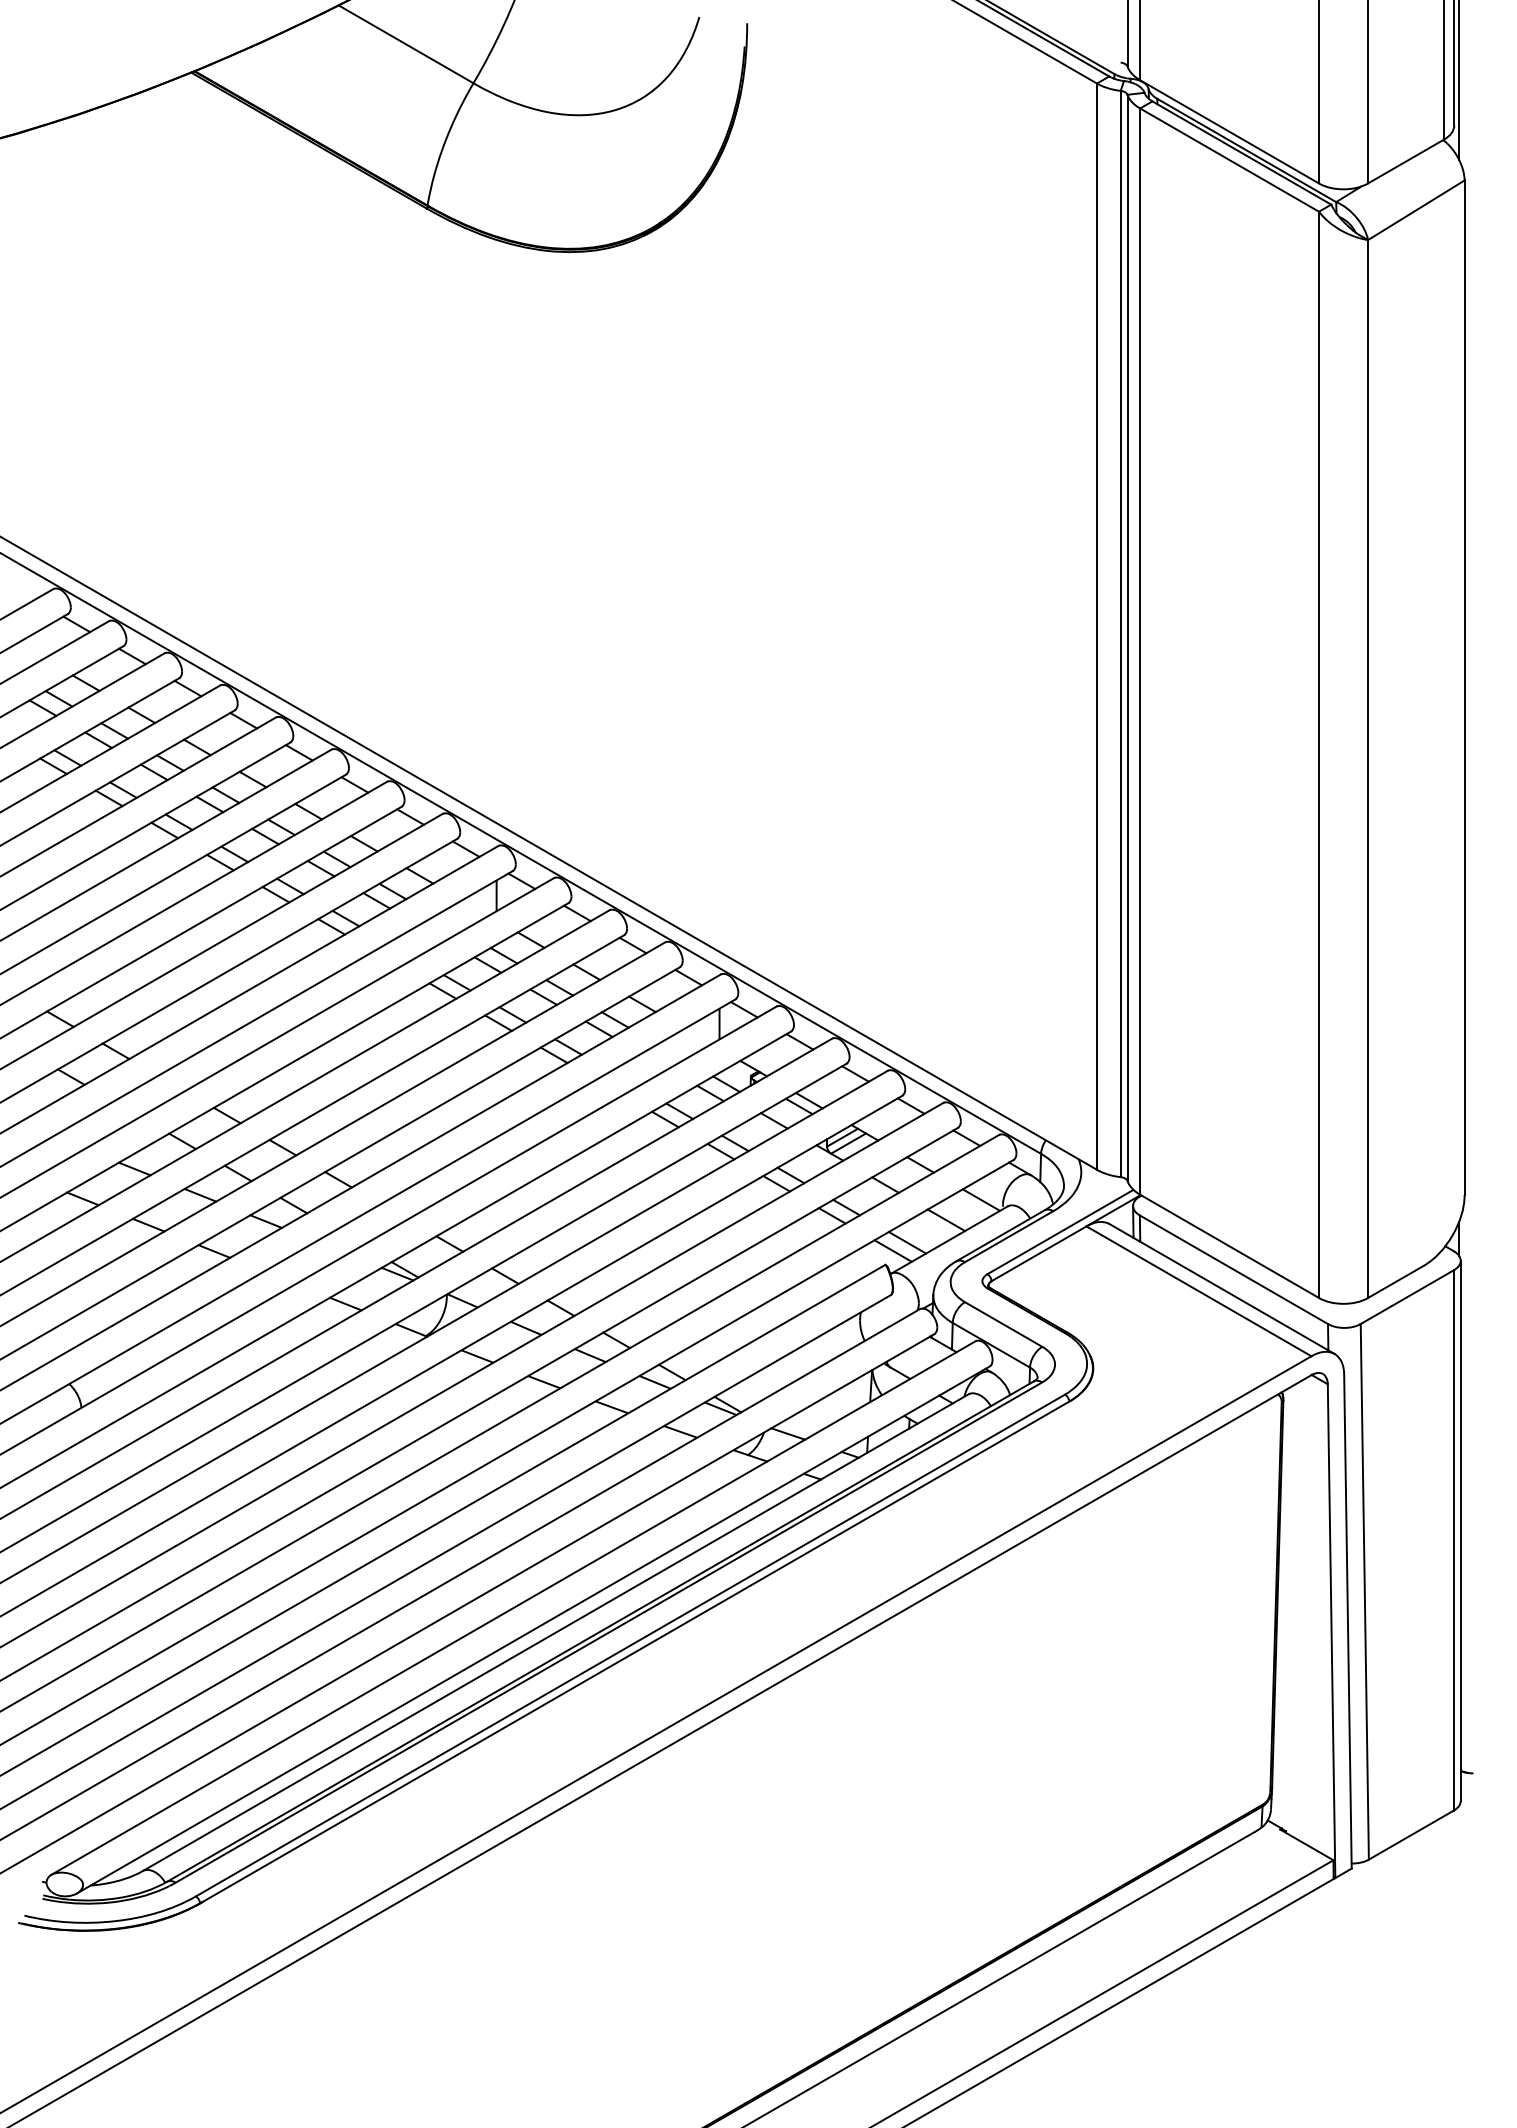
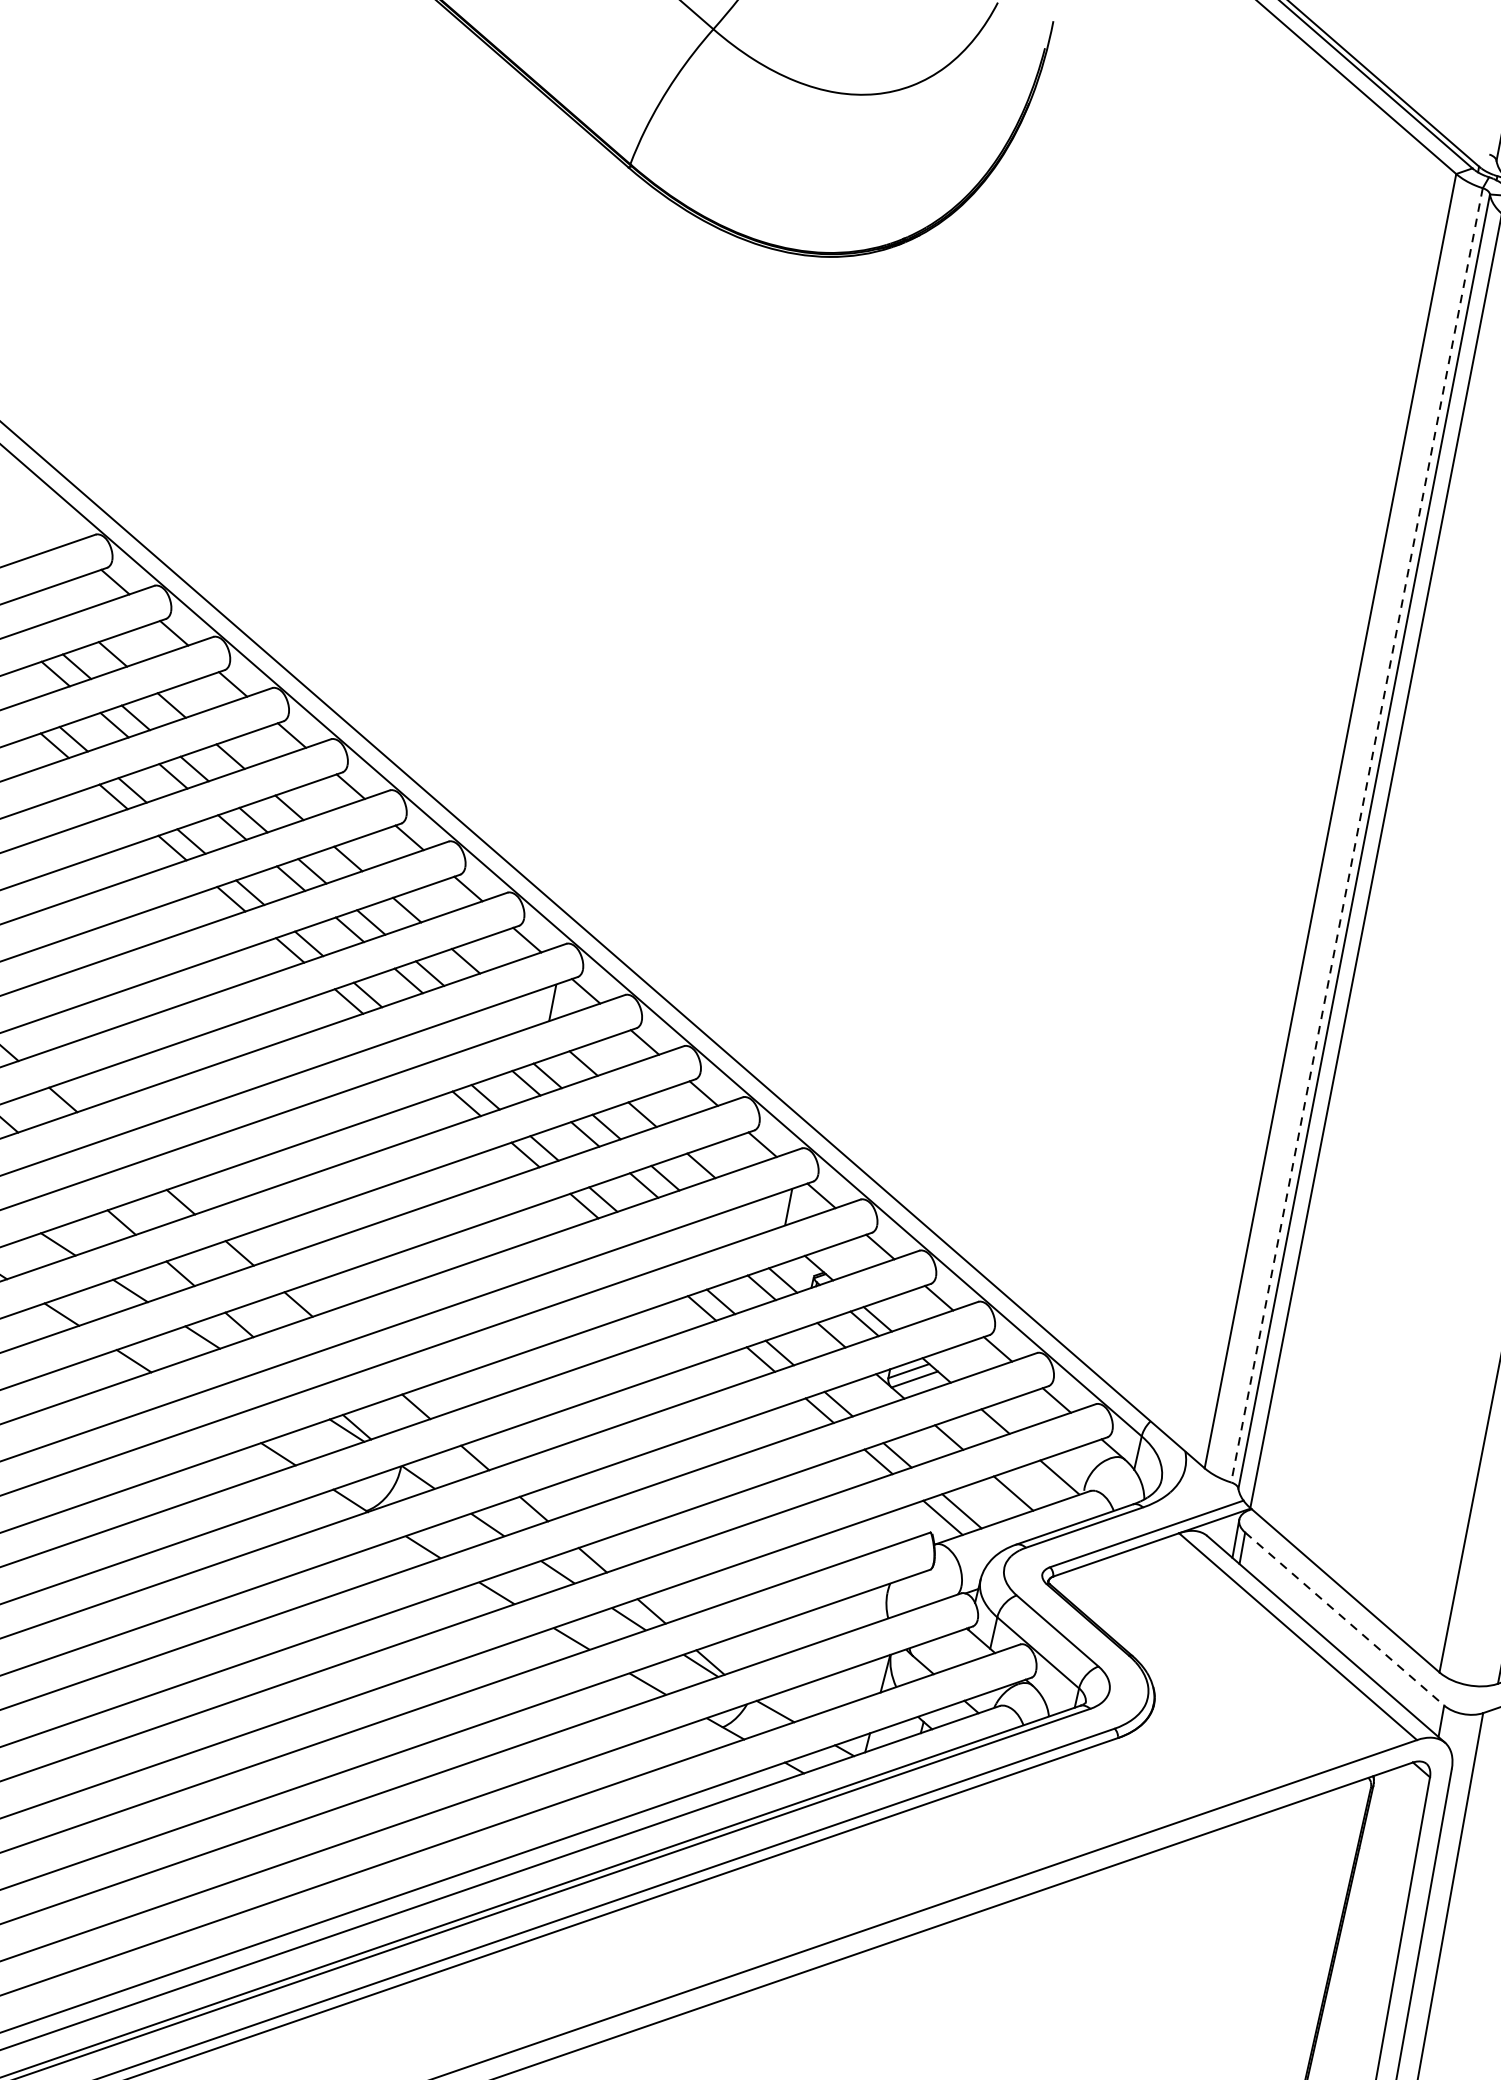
line: (1120, 634) -> (1356, 835), solid -> dashed
line: (1233, 1269) -> (1344, 1618), solid -> dashed

